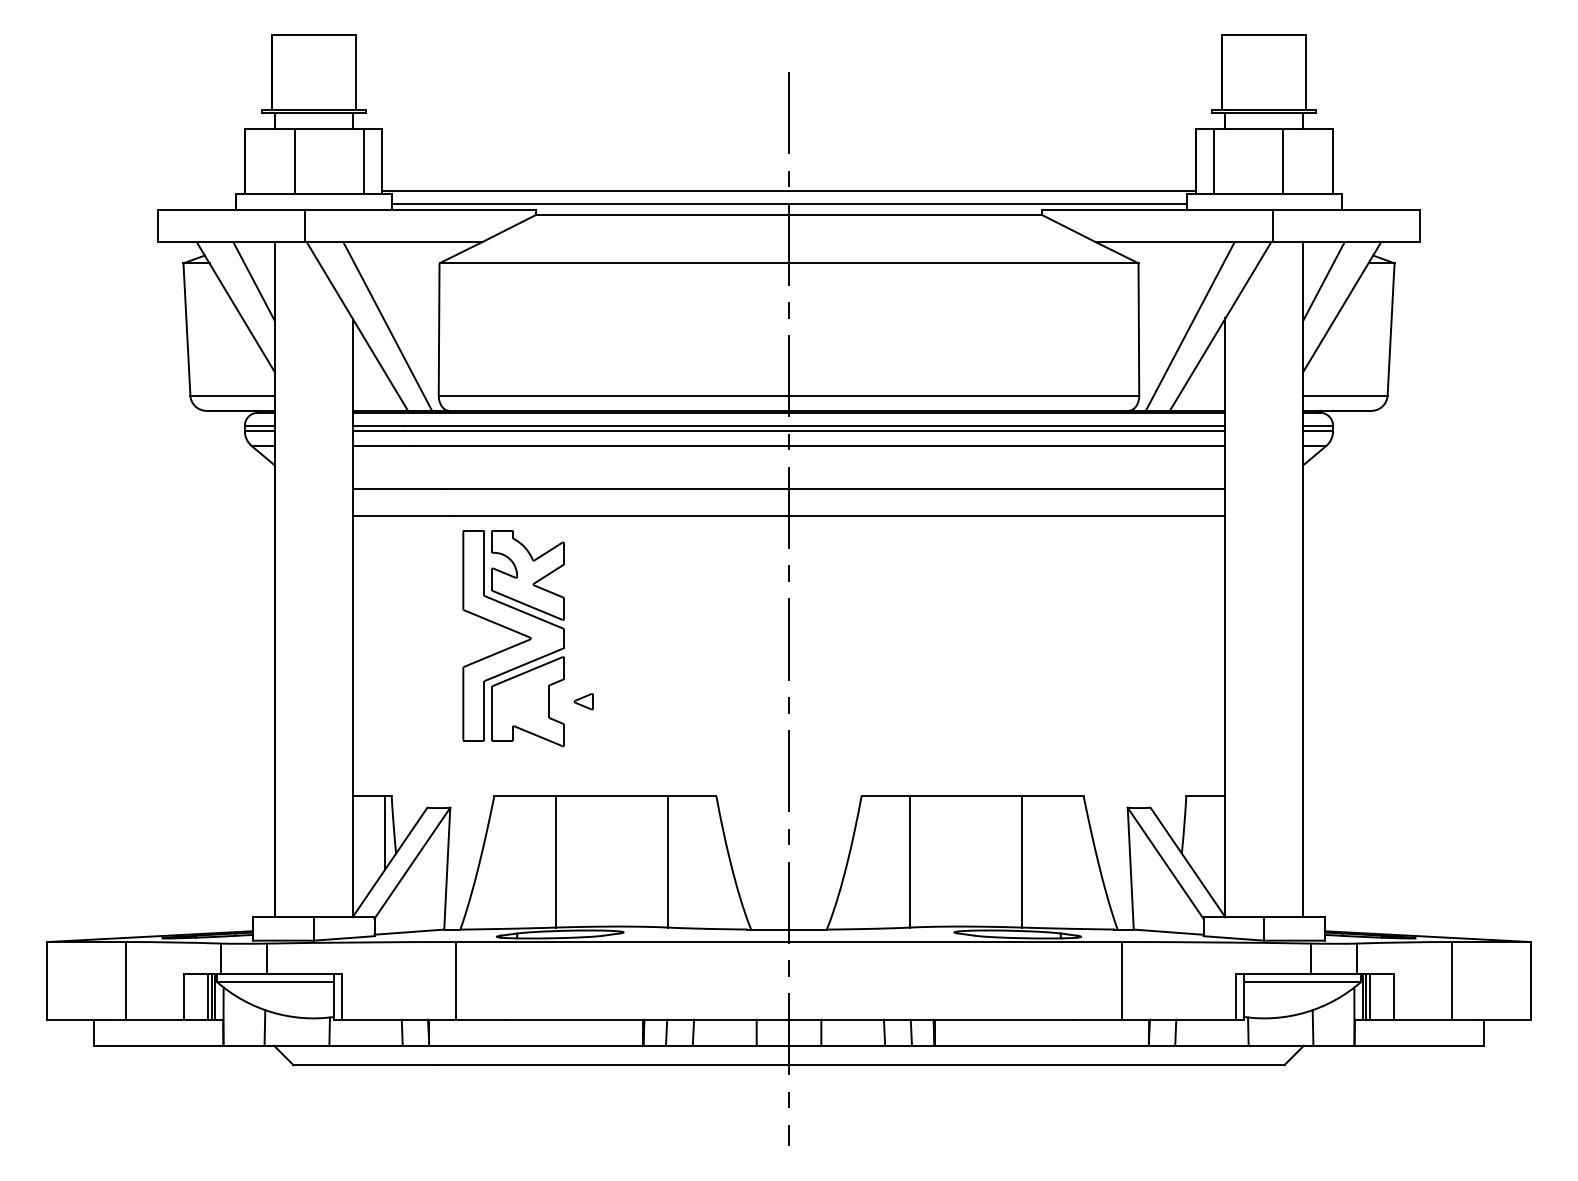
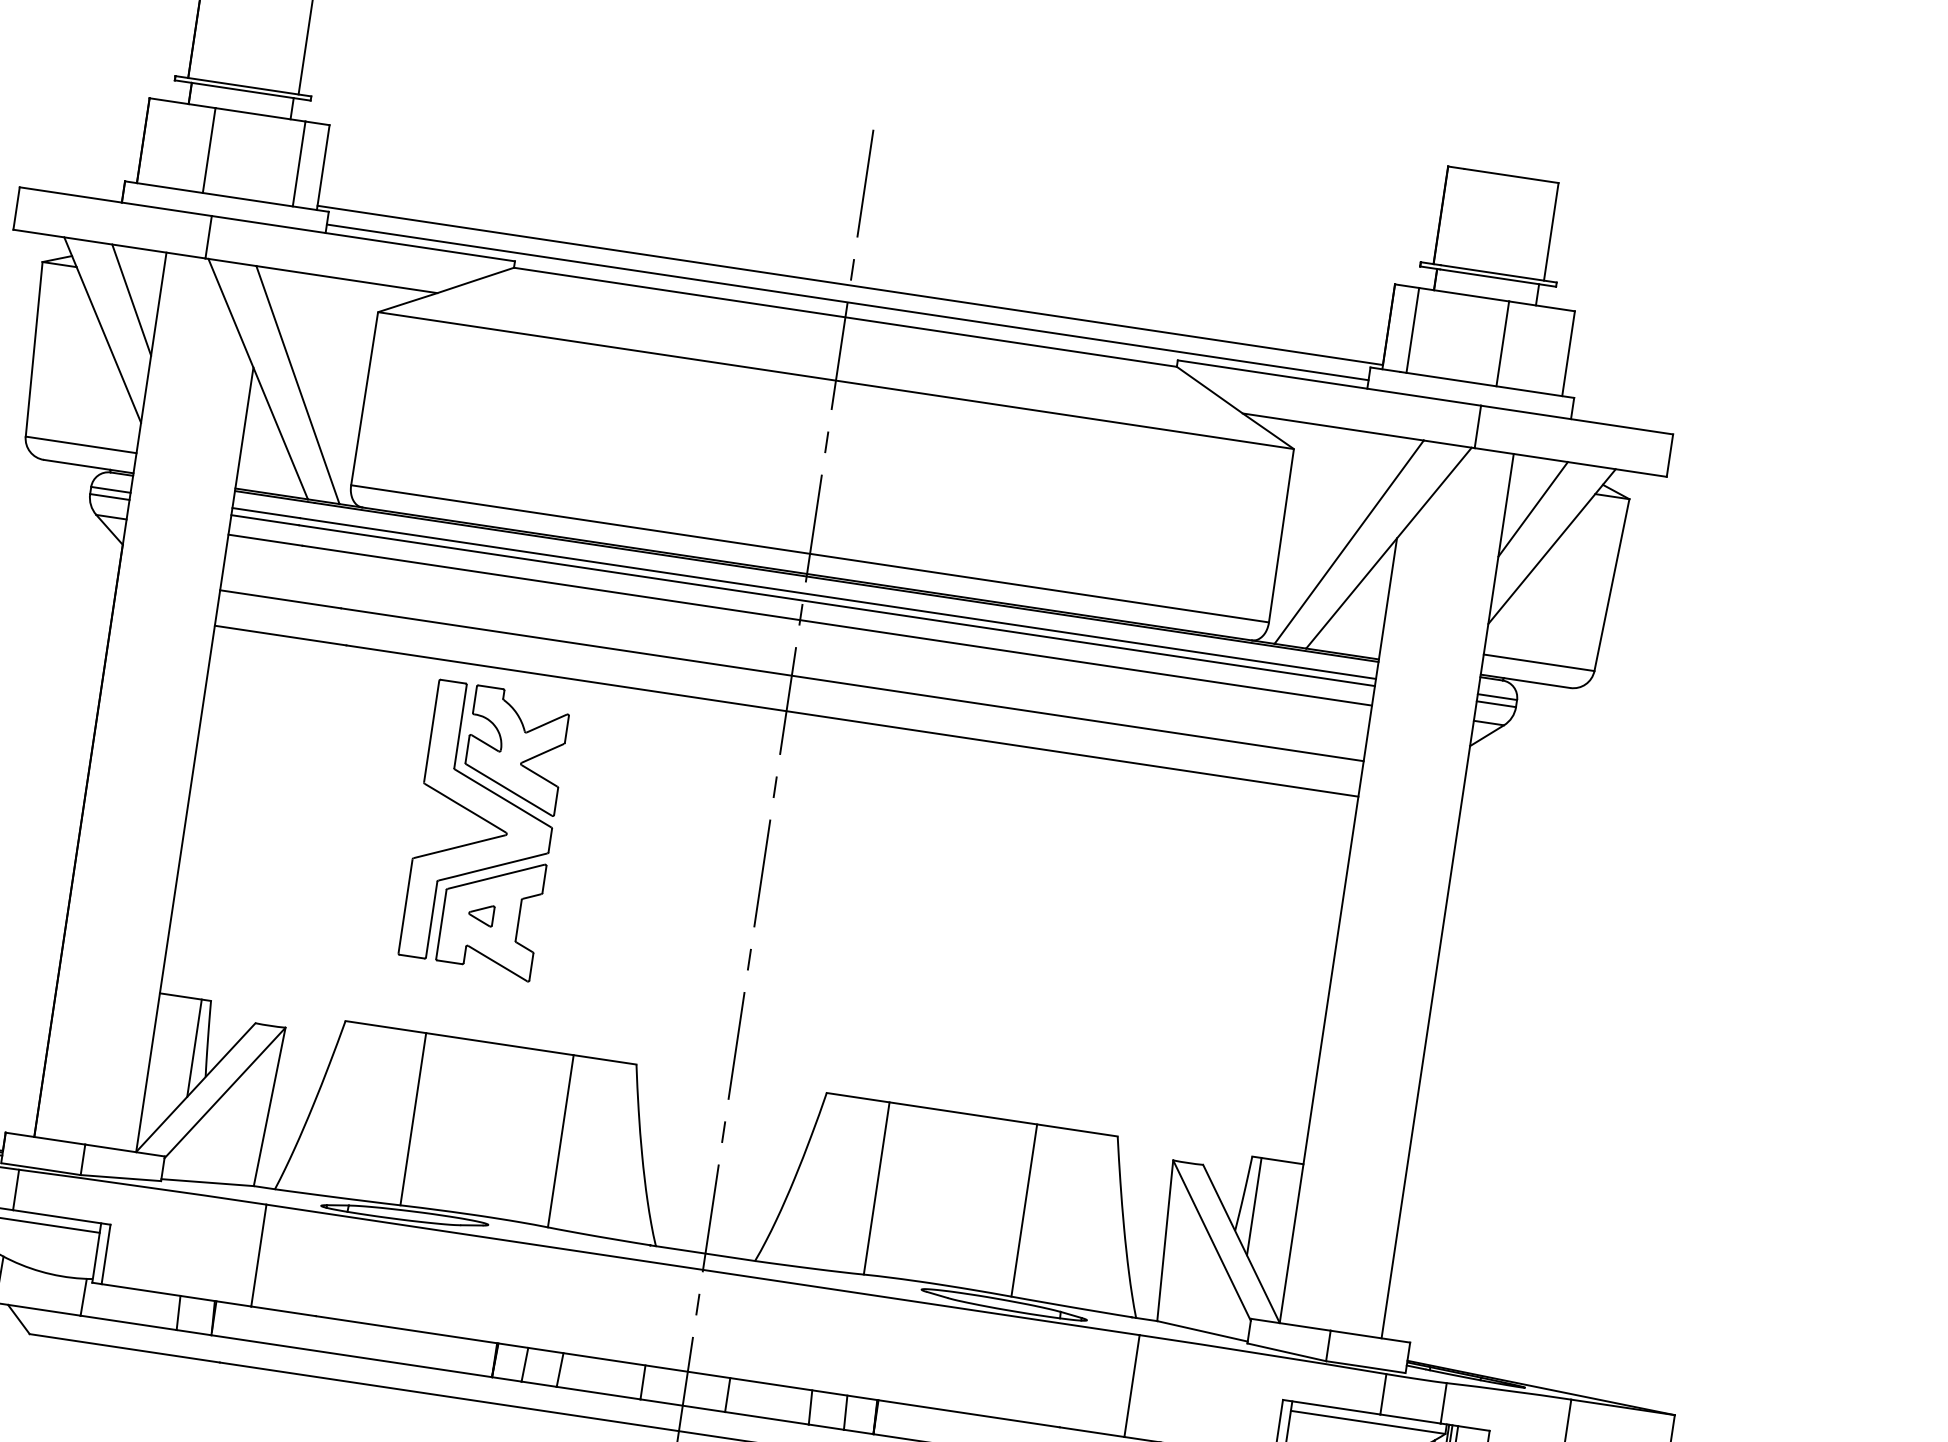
part: (515, 632) -> (487, 823), moved
line: (1193, 833) -> (1254, 1206), added

